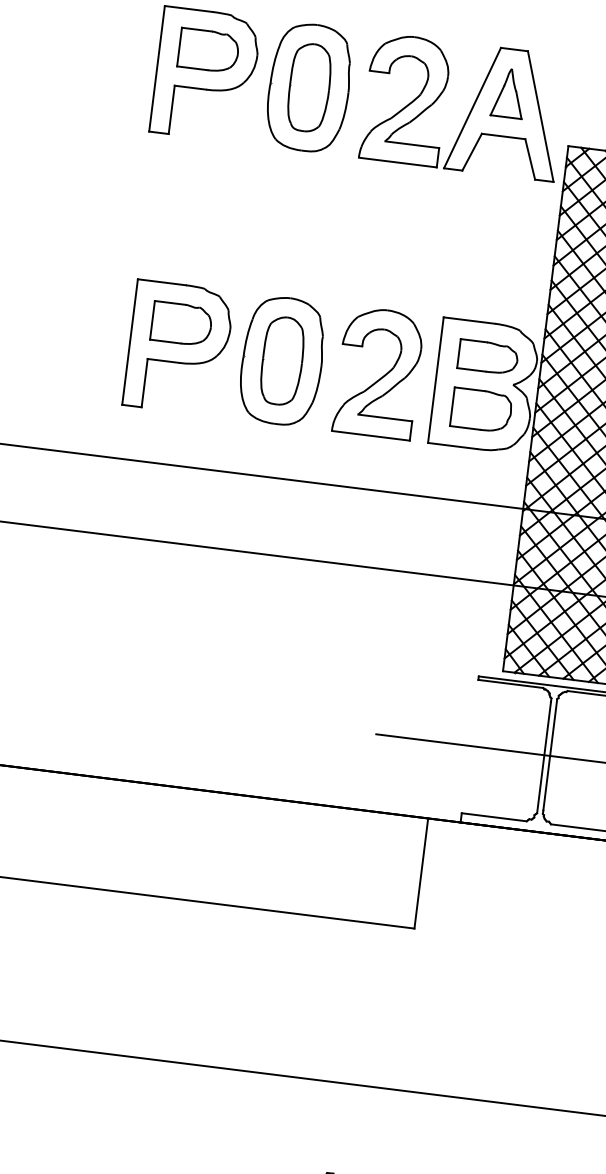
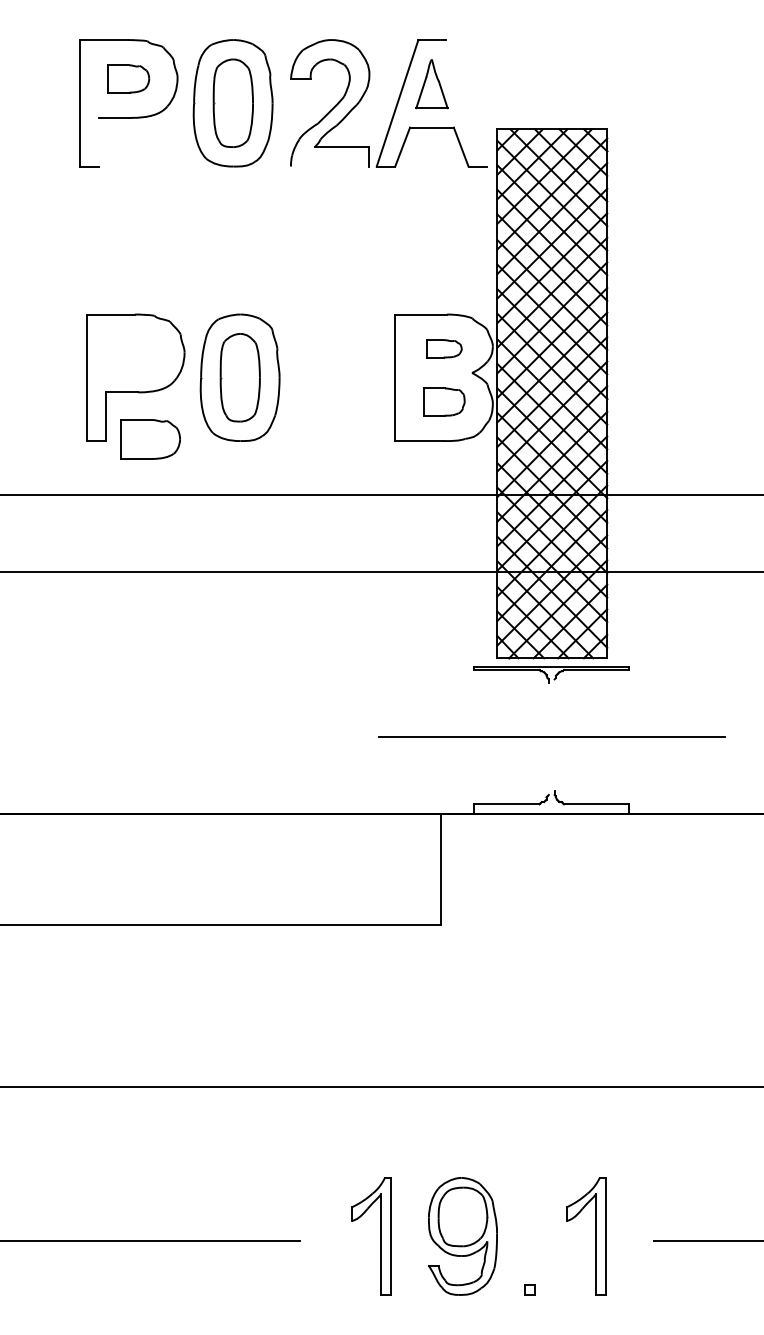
part: (208, 50) -> (128, 78), size x0.7
line: (171, 109) -> (99, 141), removed
line: (540, 116) -> (466, 103), removed
line: (398, 162) -> (330, 166), removed
part: (181, 323) -> (150, 439), moved
part: (488, 357) -> (444, 348), size x0.6
part: (379, 372) -> (337, 377), removed
part: (482, 409) -> (444, 401), size x0.7
line: (550, 754) -> (554, 735), removed
line: (543, 757) -> (548, 738), removed

